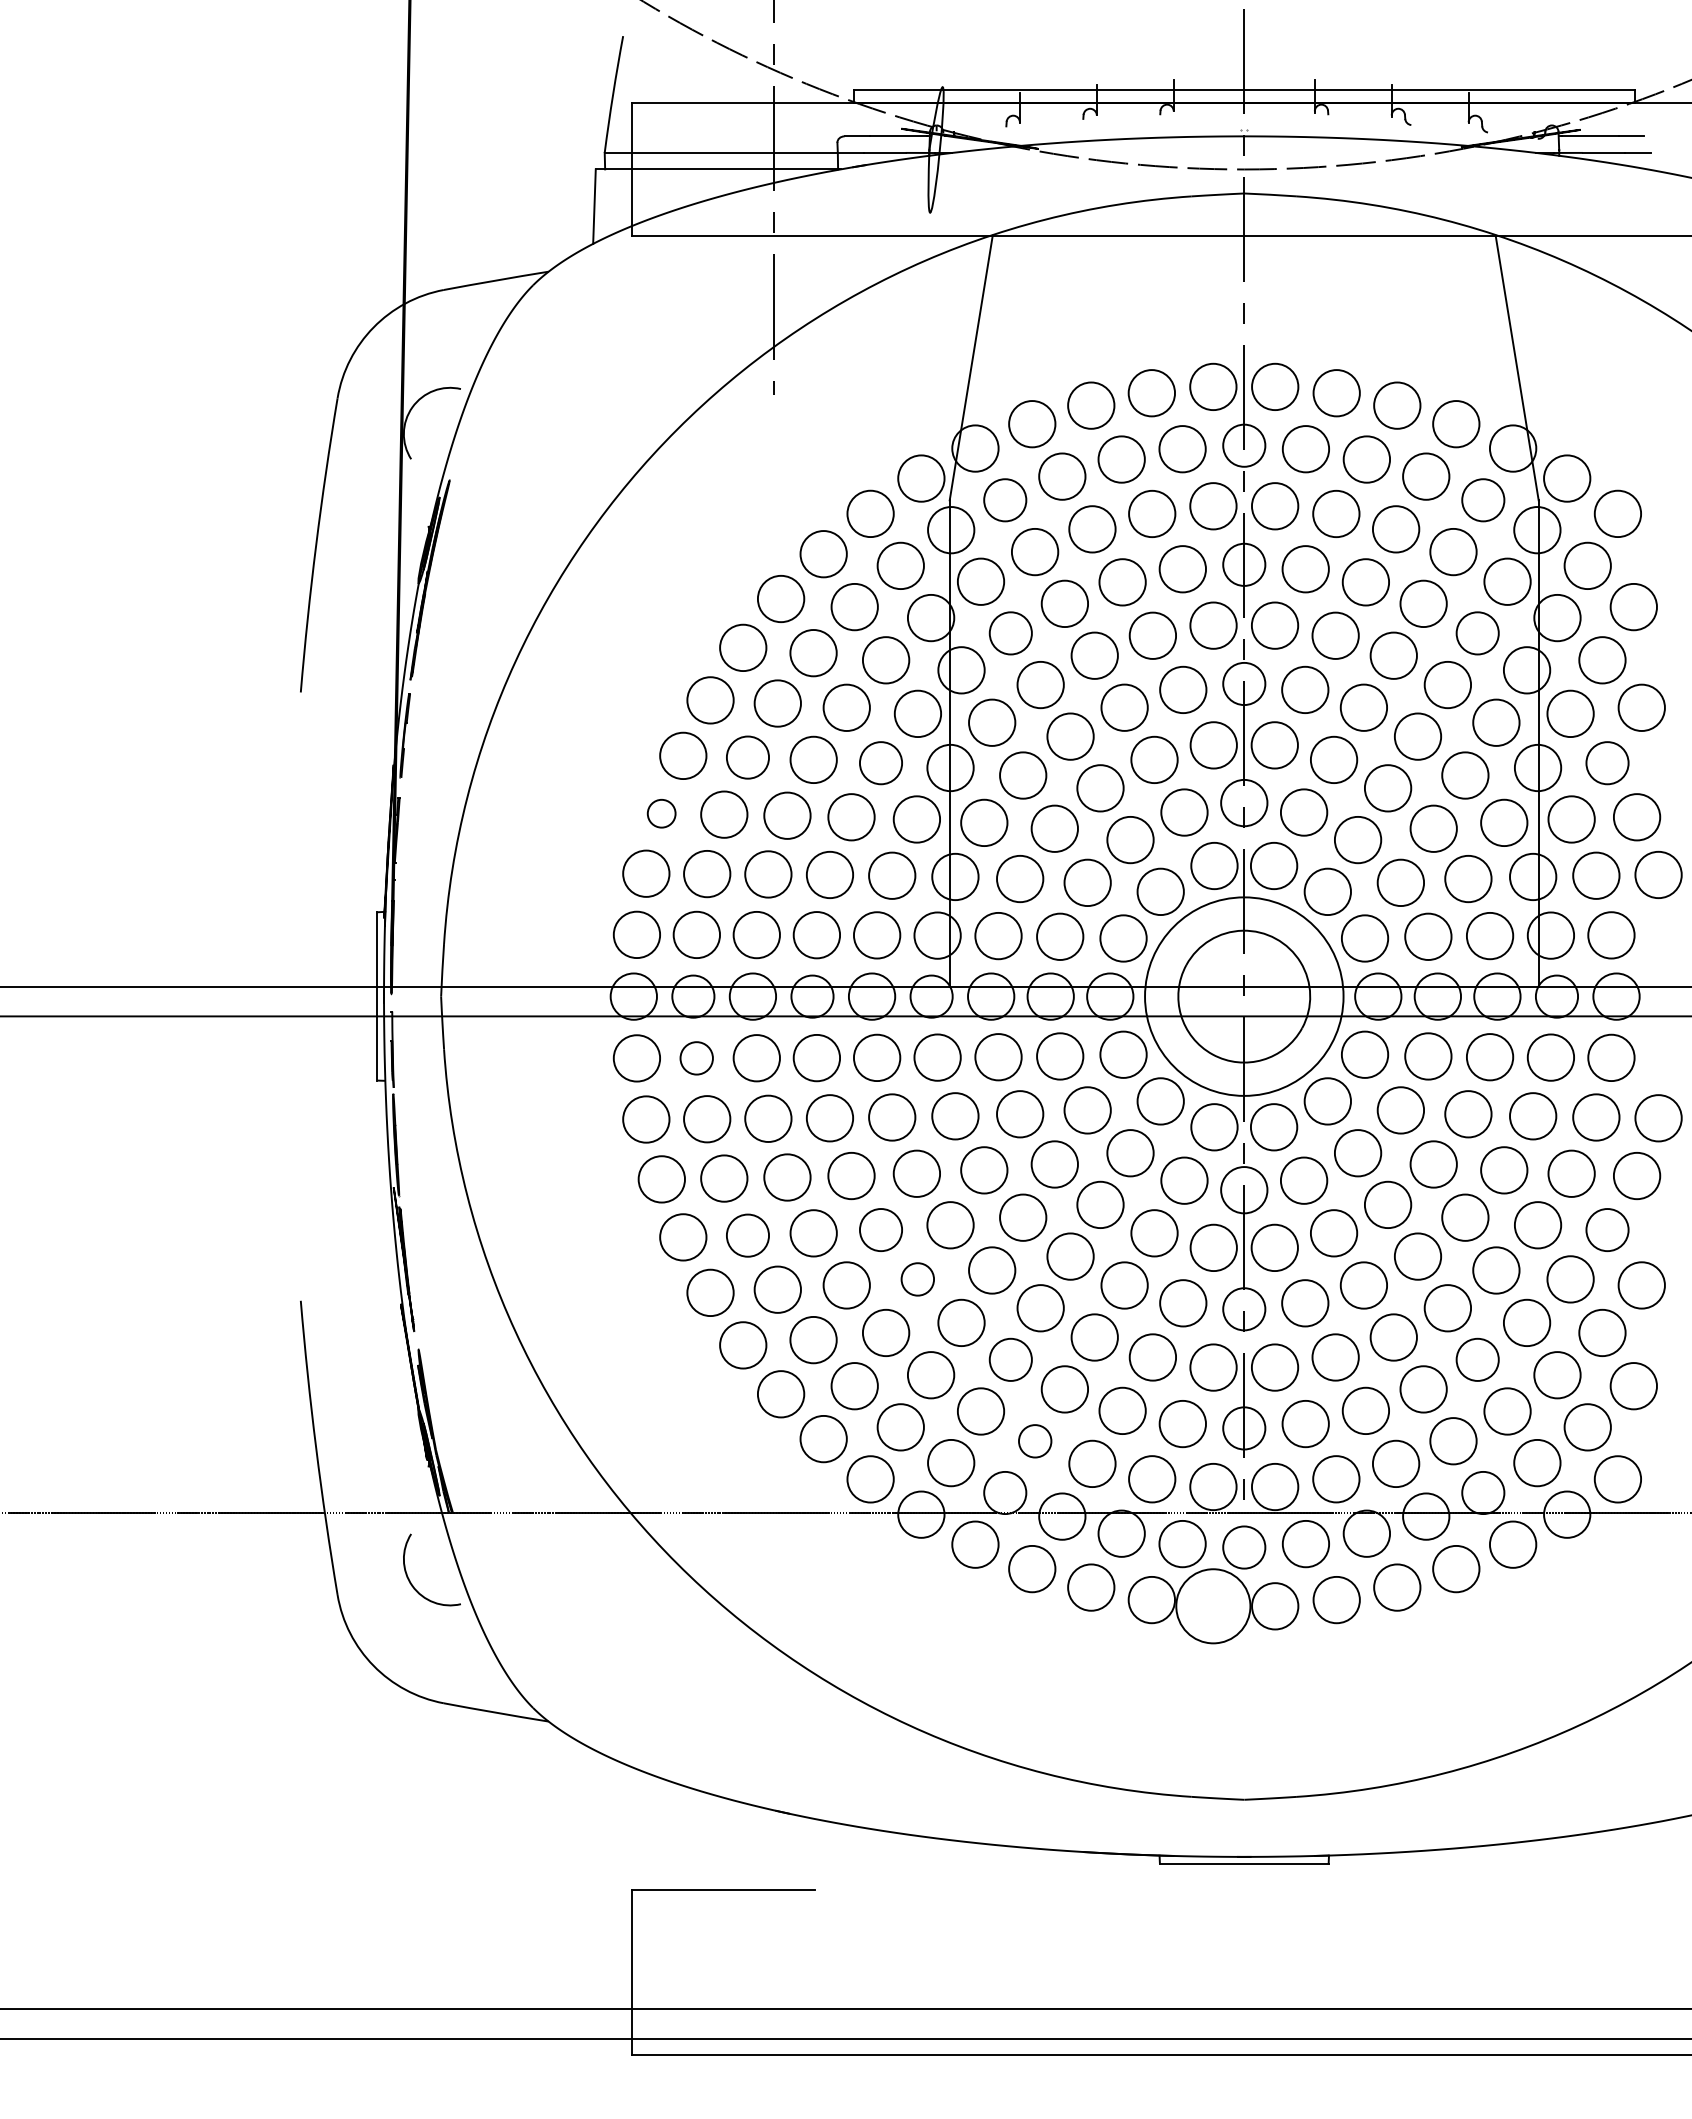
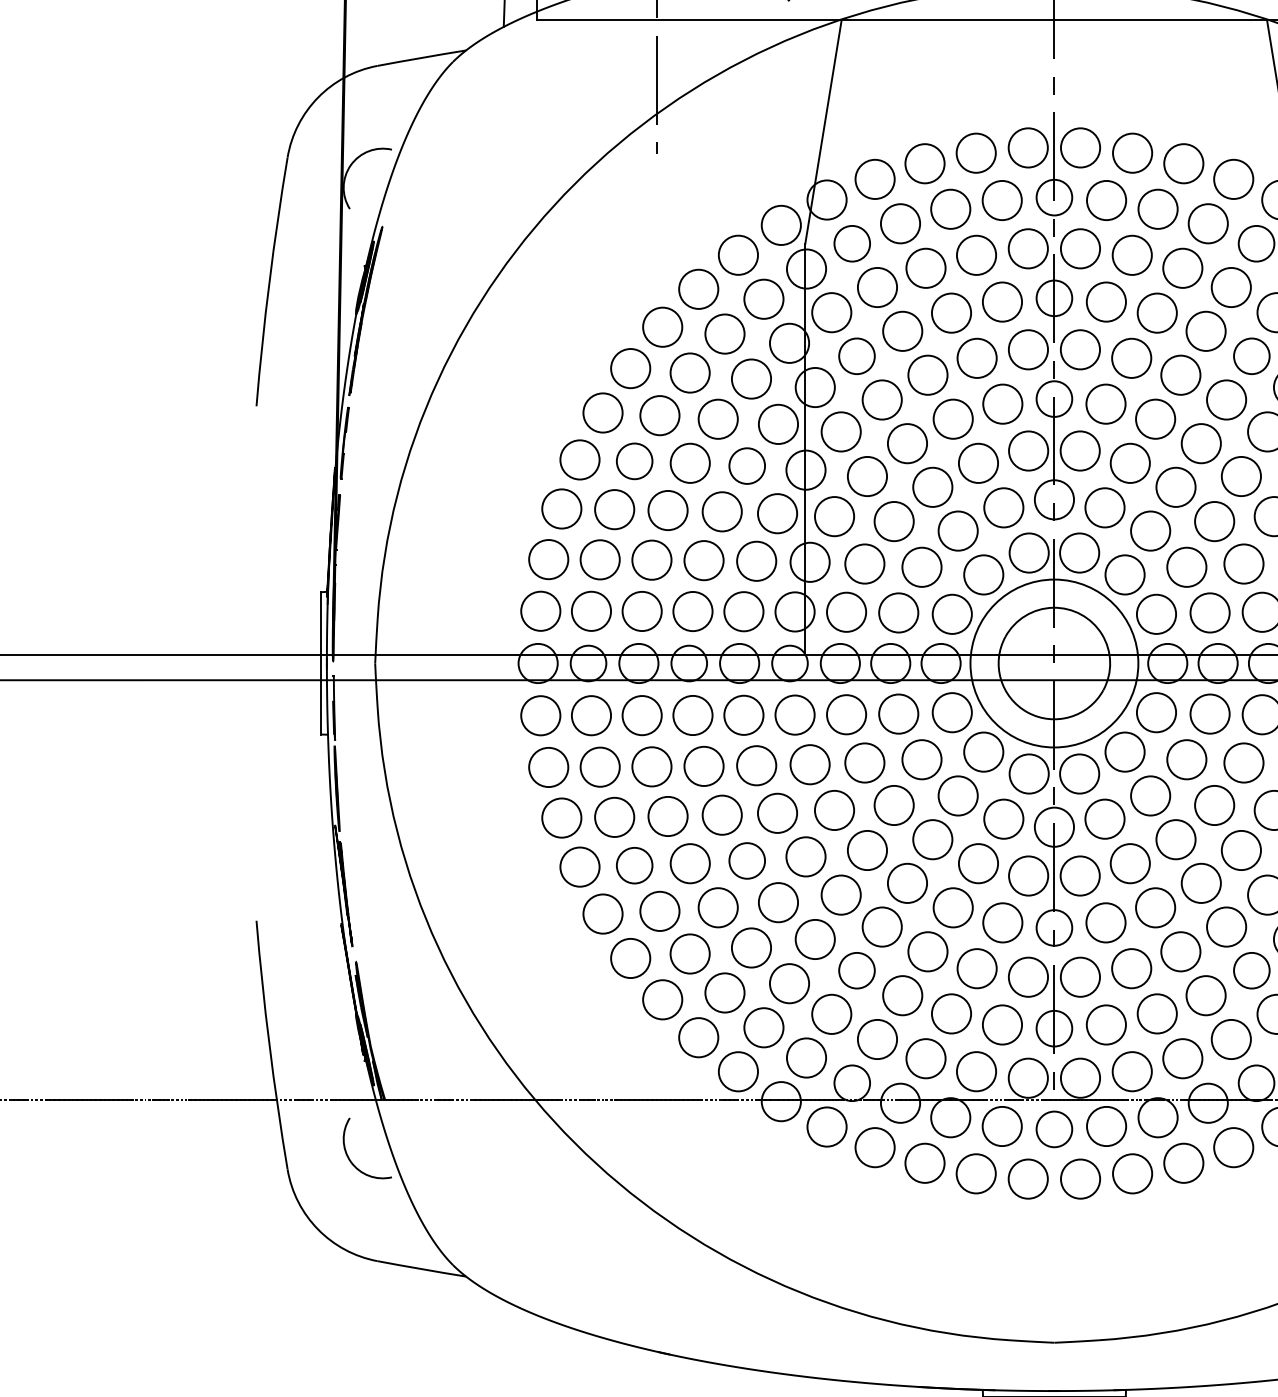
circle: (661, 813) -> (561, 508), size x1.67
circle: (696, 1058) -> (591, 715), size x1.43
circle: (917, 1279) -> (778, 902), size x1.43
circle: (1035, 1441) -> (877, 1039), size x1.43
circle: (1213, 1606) -> (1028, 1179), size x0.62

